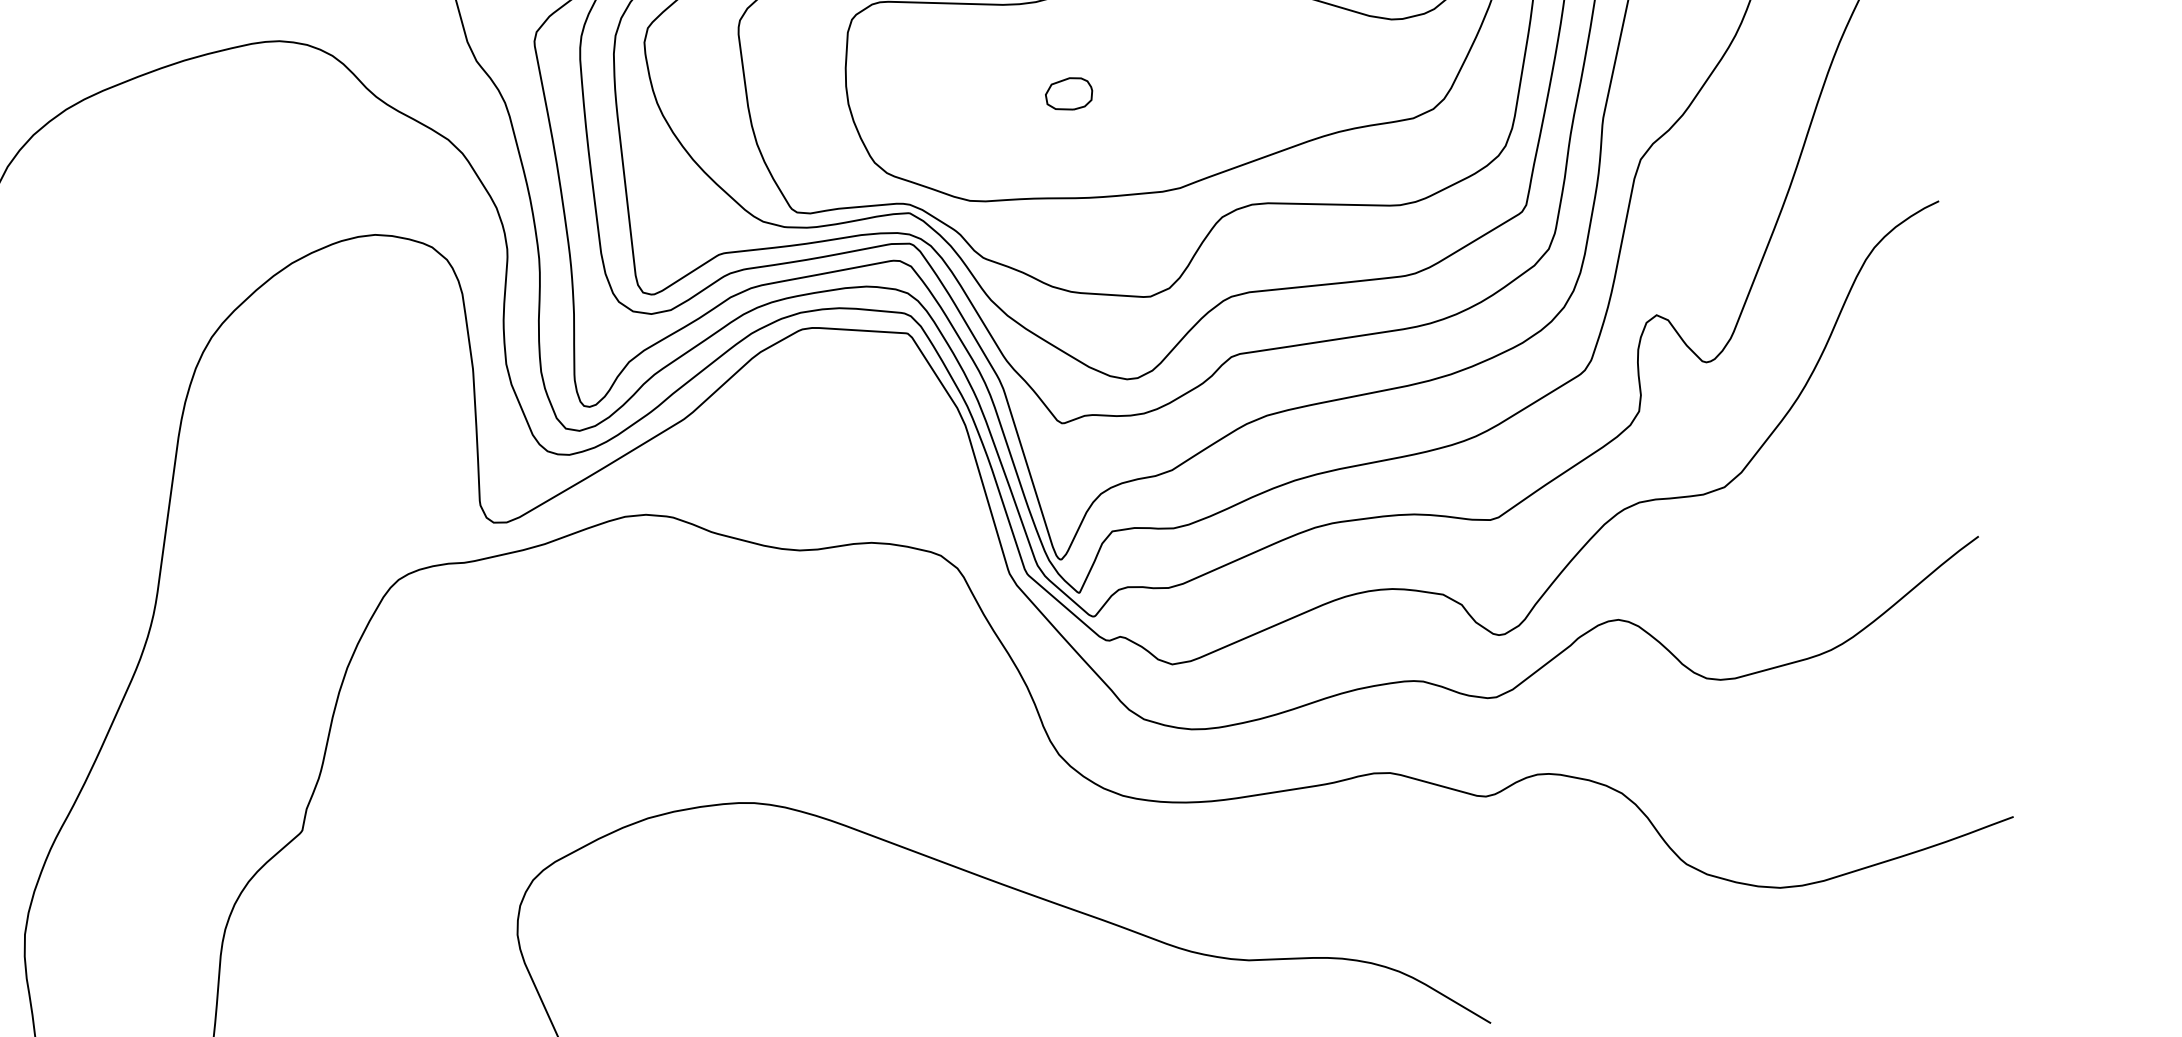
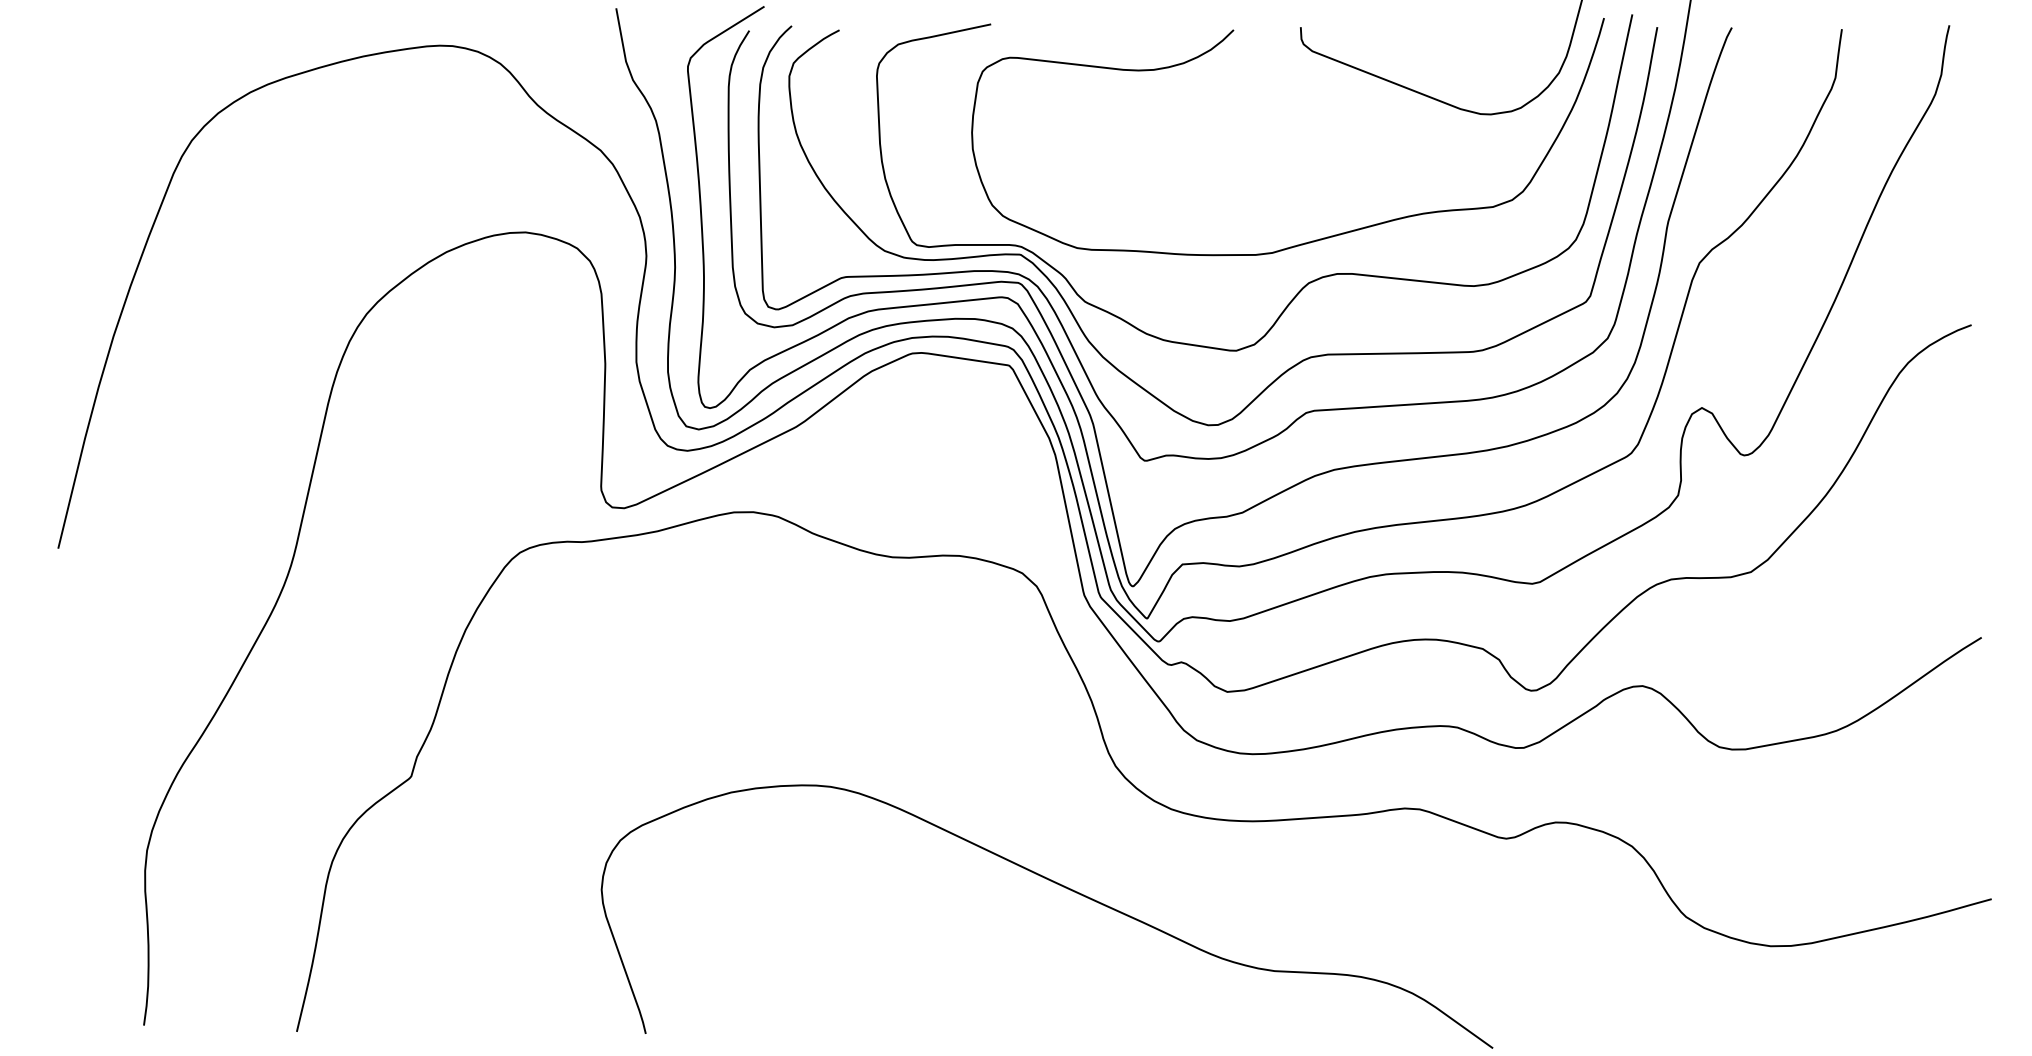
part: (1068, 93) -> (1176, 156), removed

